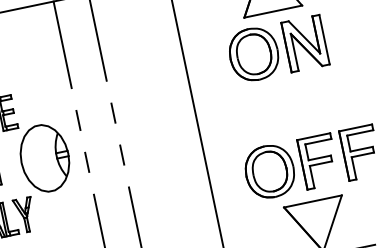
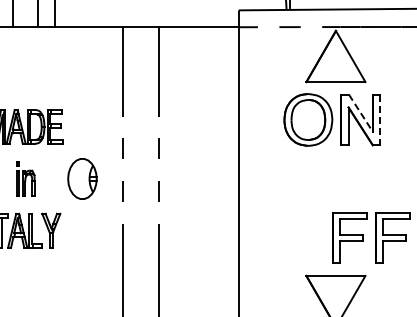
line: (304, 37) -> (361, 113), solid -> dashed
line: (324, 40) -> (380, 120), solid -> dashed
part: (44, 157) -> (82, 178), size x0.6
part: (269, 171) -> (299, 237), removed

